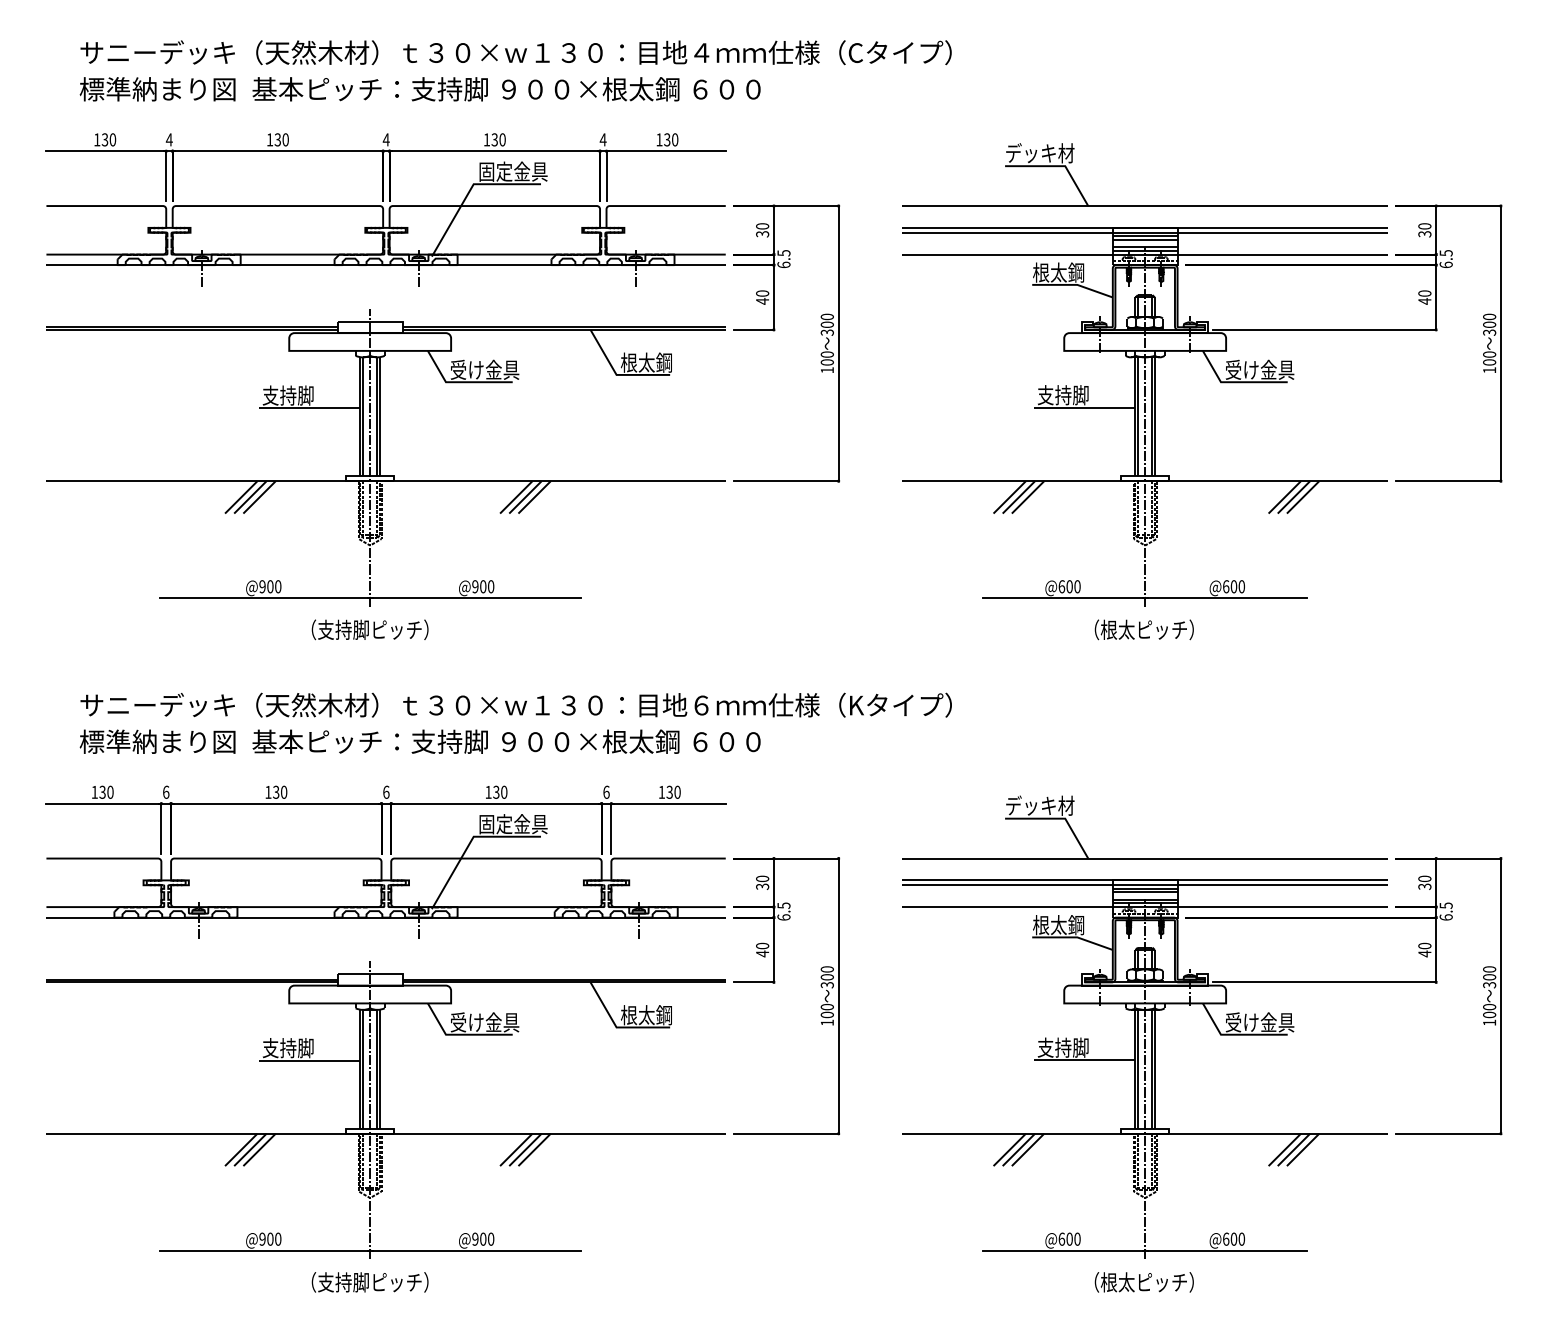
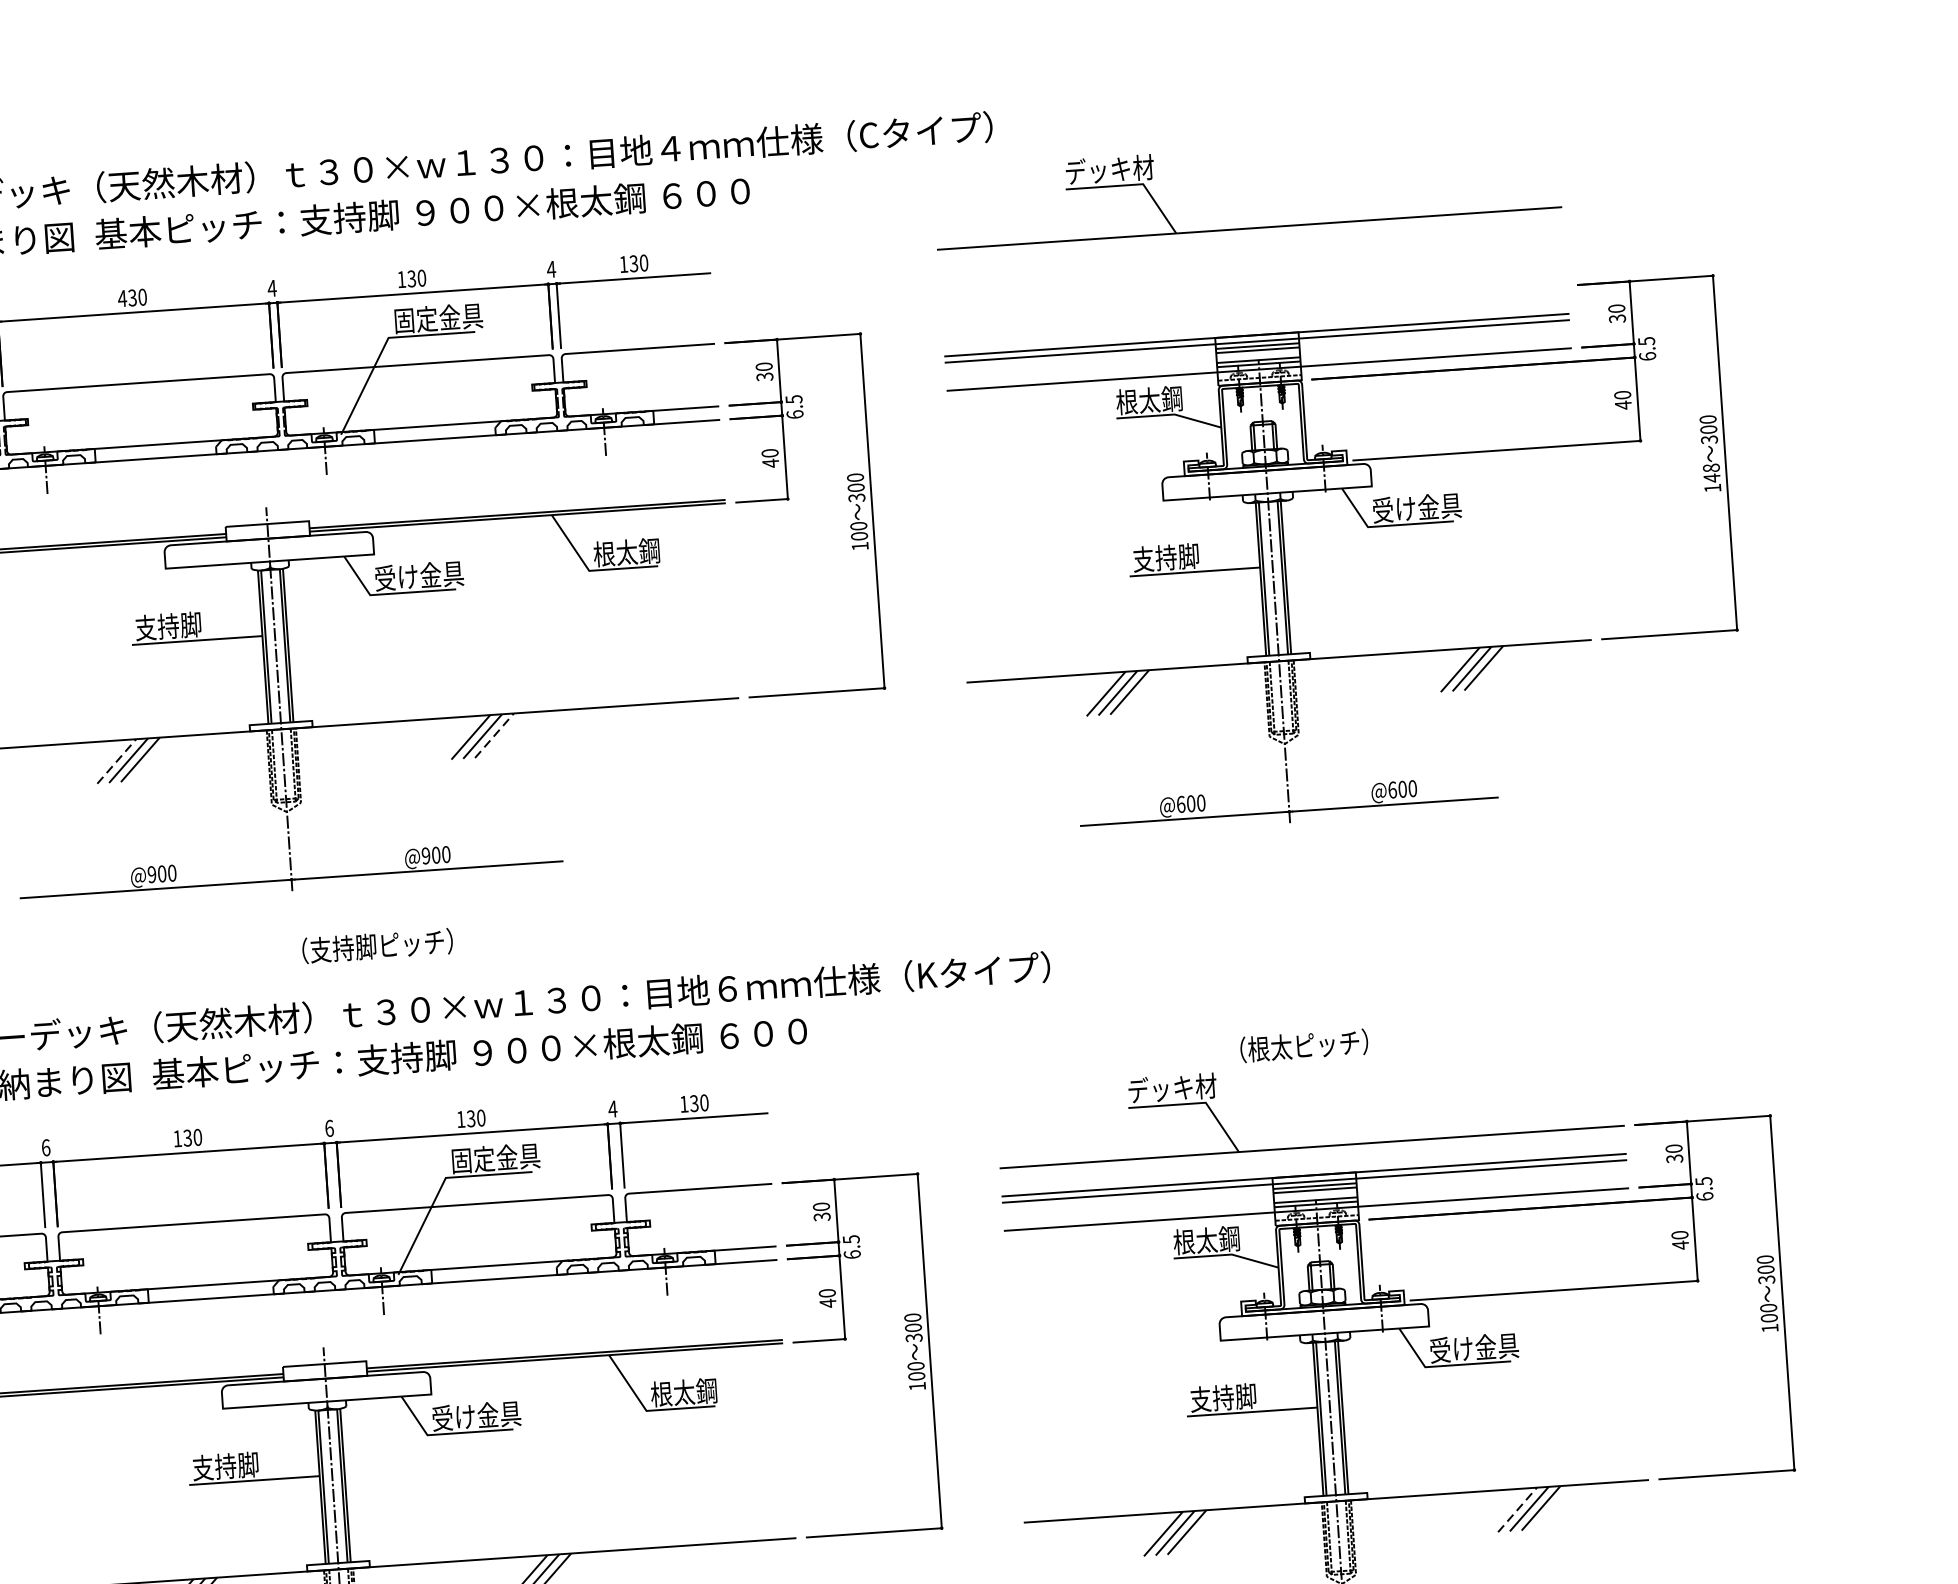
text: (269, 139) -> (121, 298), 130 -> 430
part: (1144, 205) -> (1248, 227), moved
text: (1489, 358) -> (1711, 473), 100 -> 148
line: (241, 497) -> (117, 761), solid -> dashed
line: (534, 497) -> (494, 735), solid -> dashed
text: (369, 629) -> (376, 945), moved
text: (1143, 629) -> (1303, 1045), moved
text: (606, 791) -> (612, 1108), 6 -> 4
line: (1284, 1149) -> (1517, 1509), solid -> dashed

